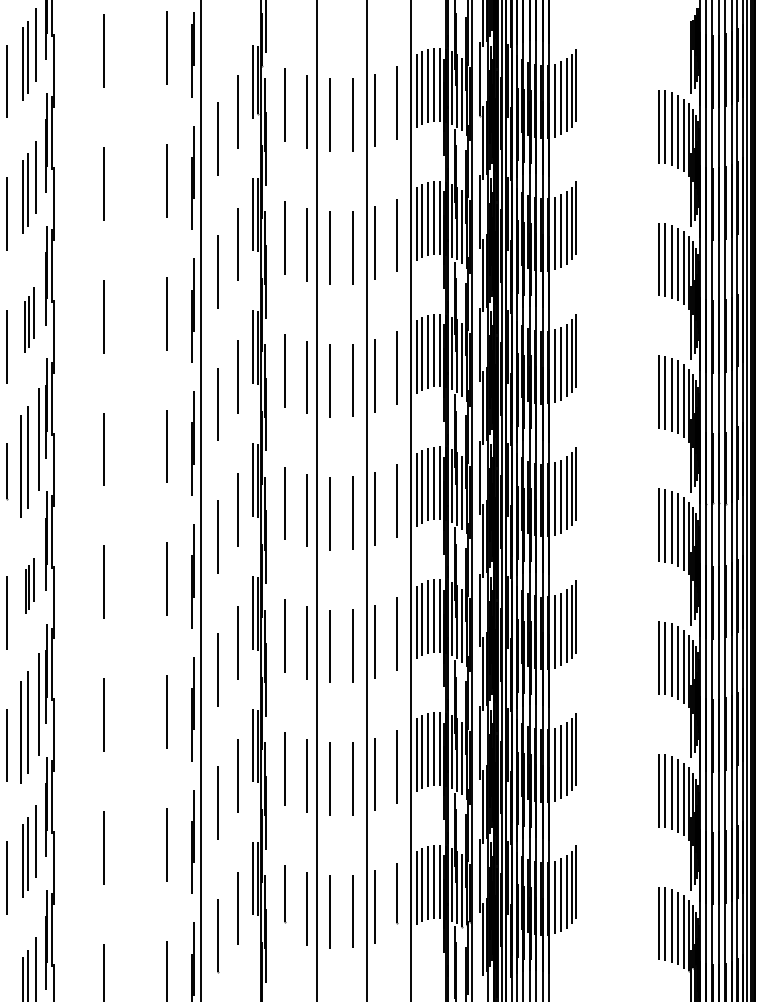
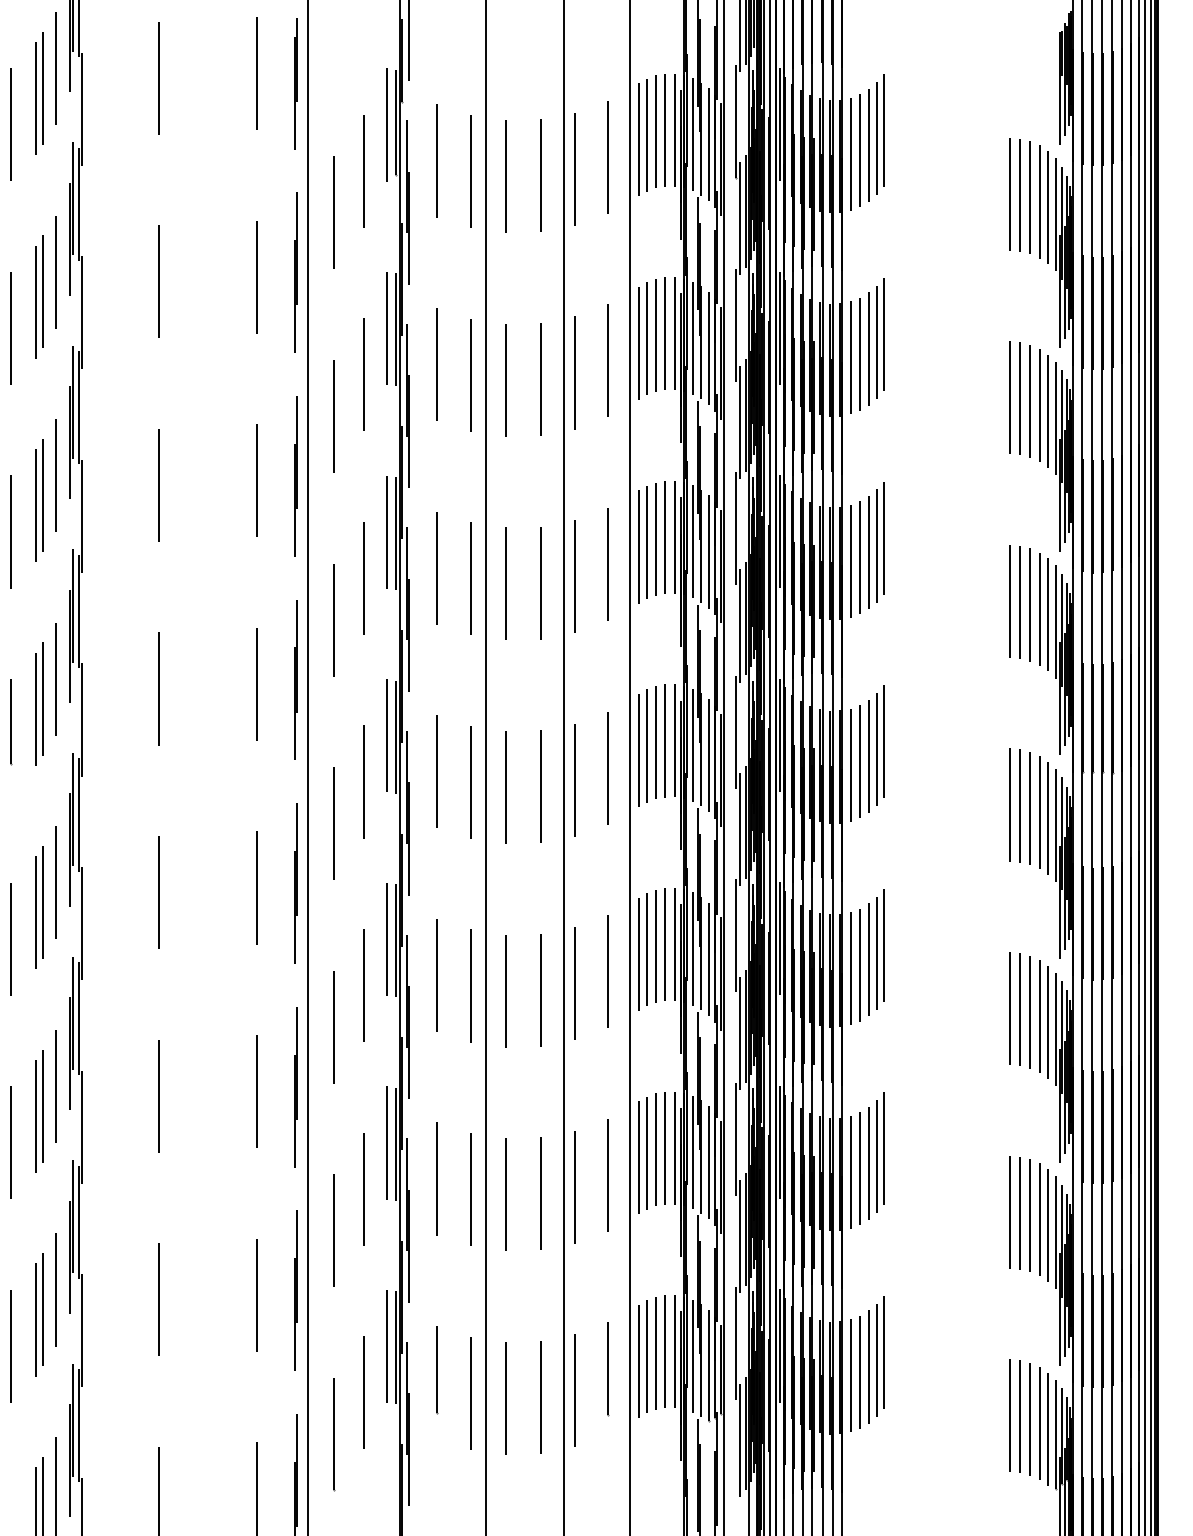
part: (29, 319) -> (45, 489), size x1.43
part: (29, 452) -> (45, 693), size x0.71
part: (29, 585) -> (45, 897), size x1.67
part: (29, 718) -> (45, 1101), size x0.71

